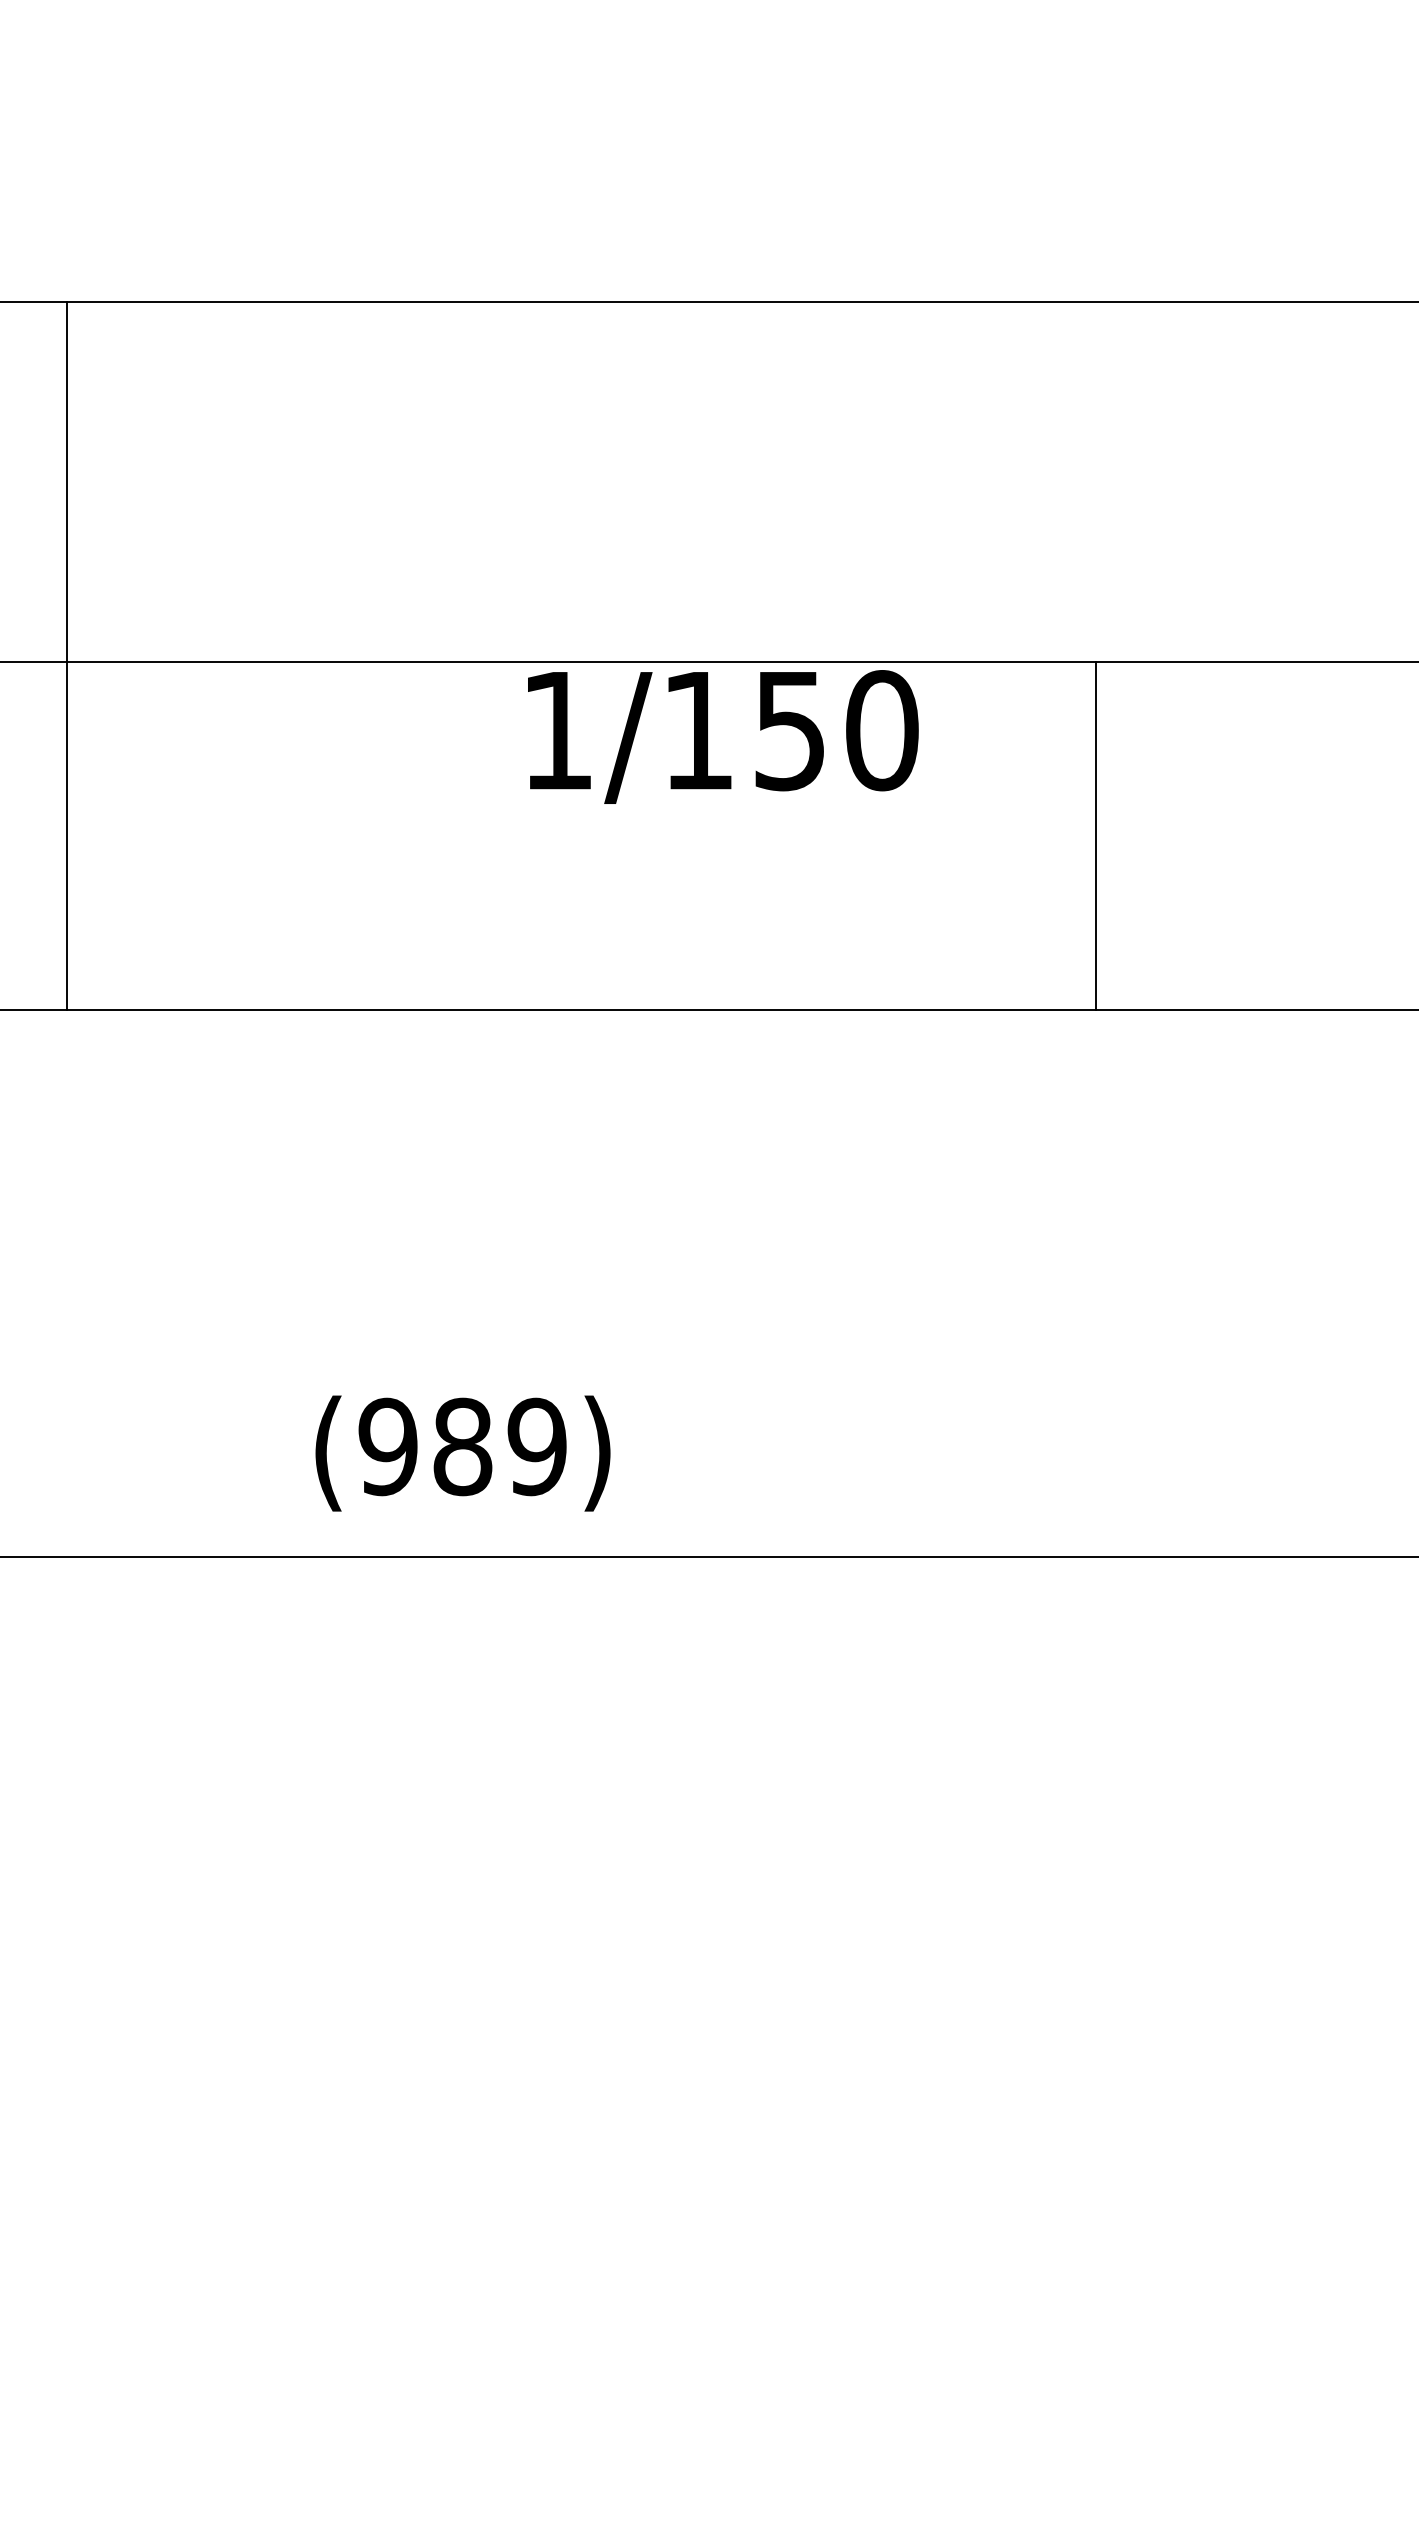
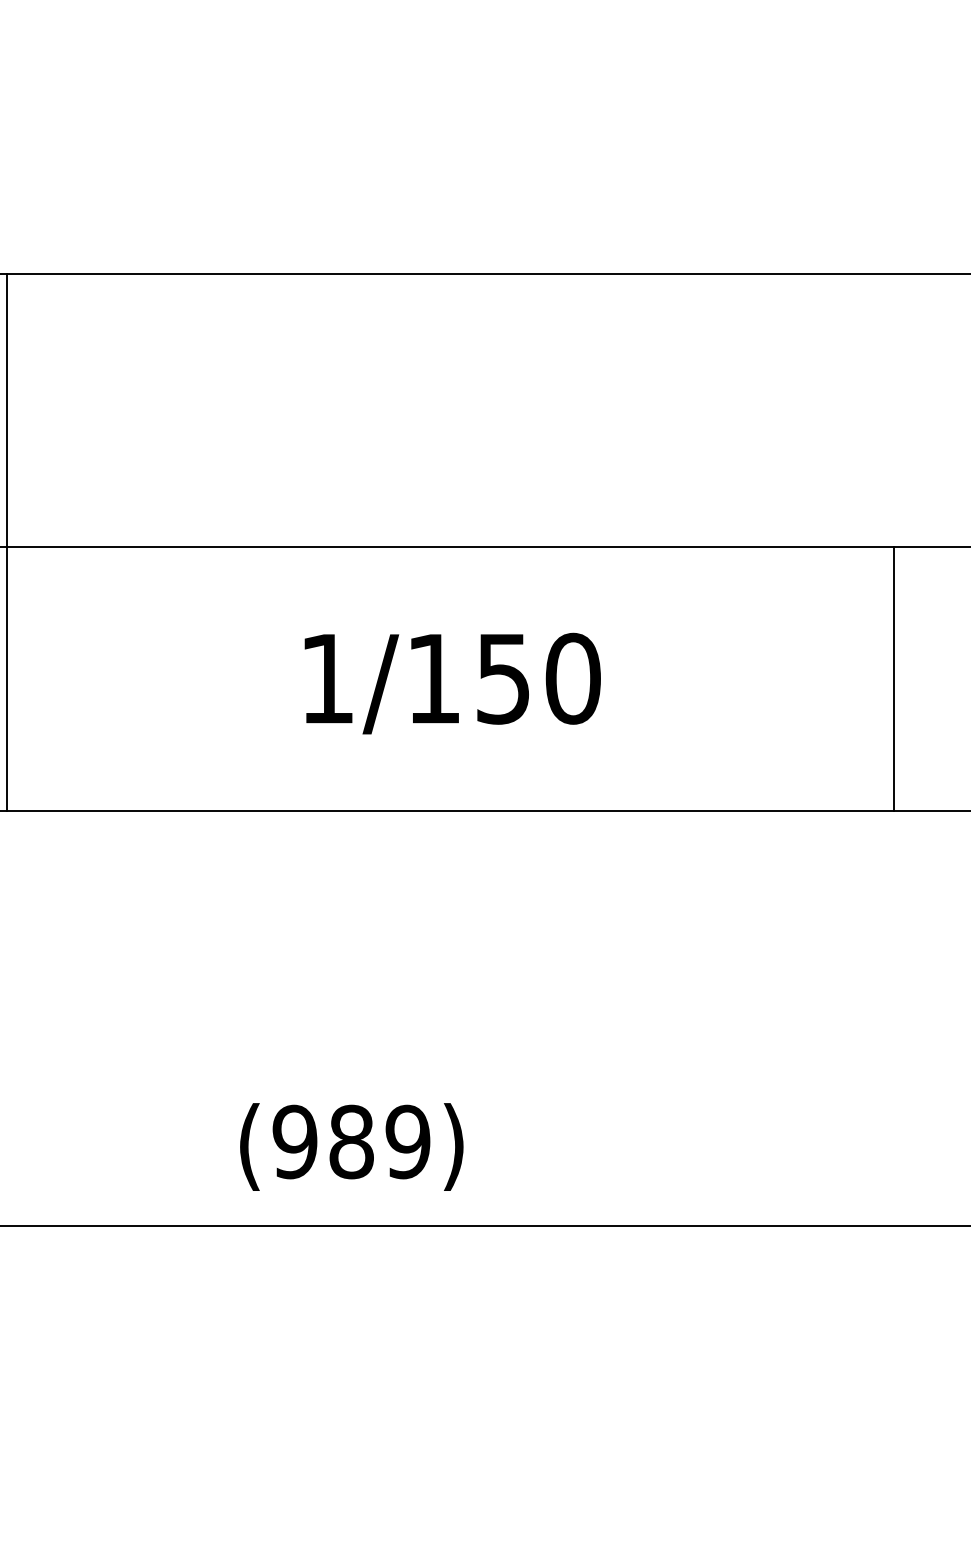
line: (66, 655) -> (7, 542), moved
text: (723, 736) -> (452, 683), moved
line: (1095, 835) -> (893, 678), moved

